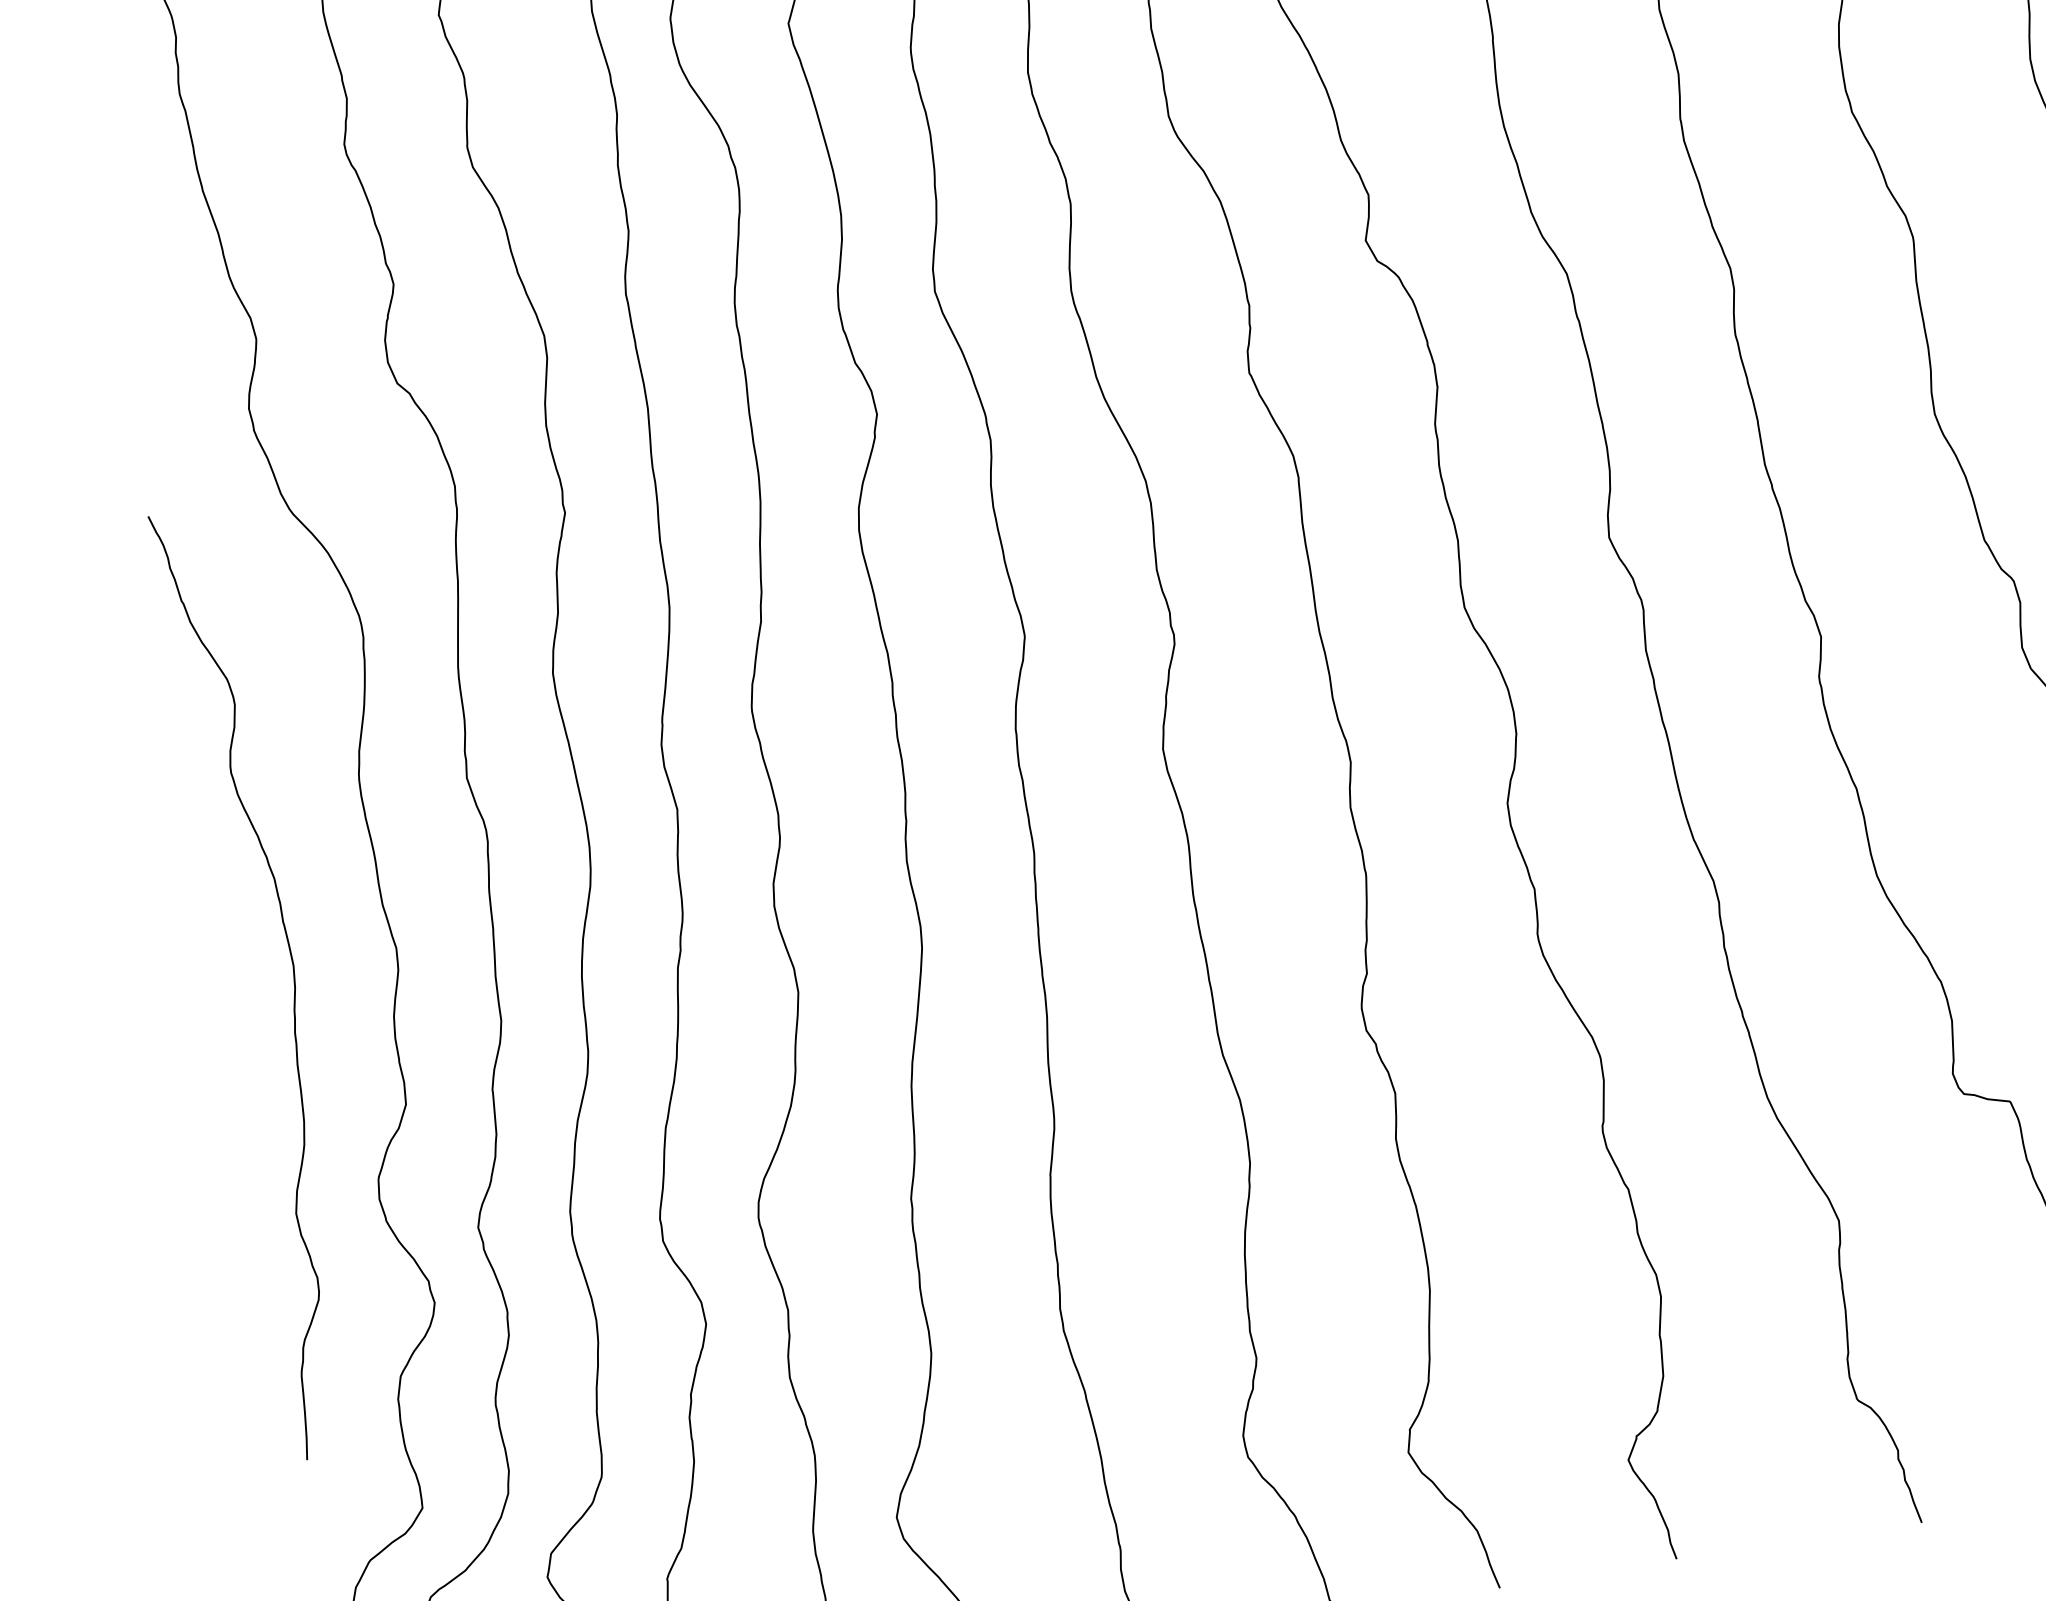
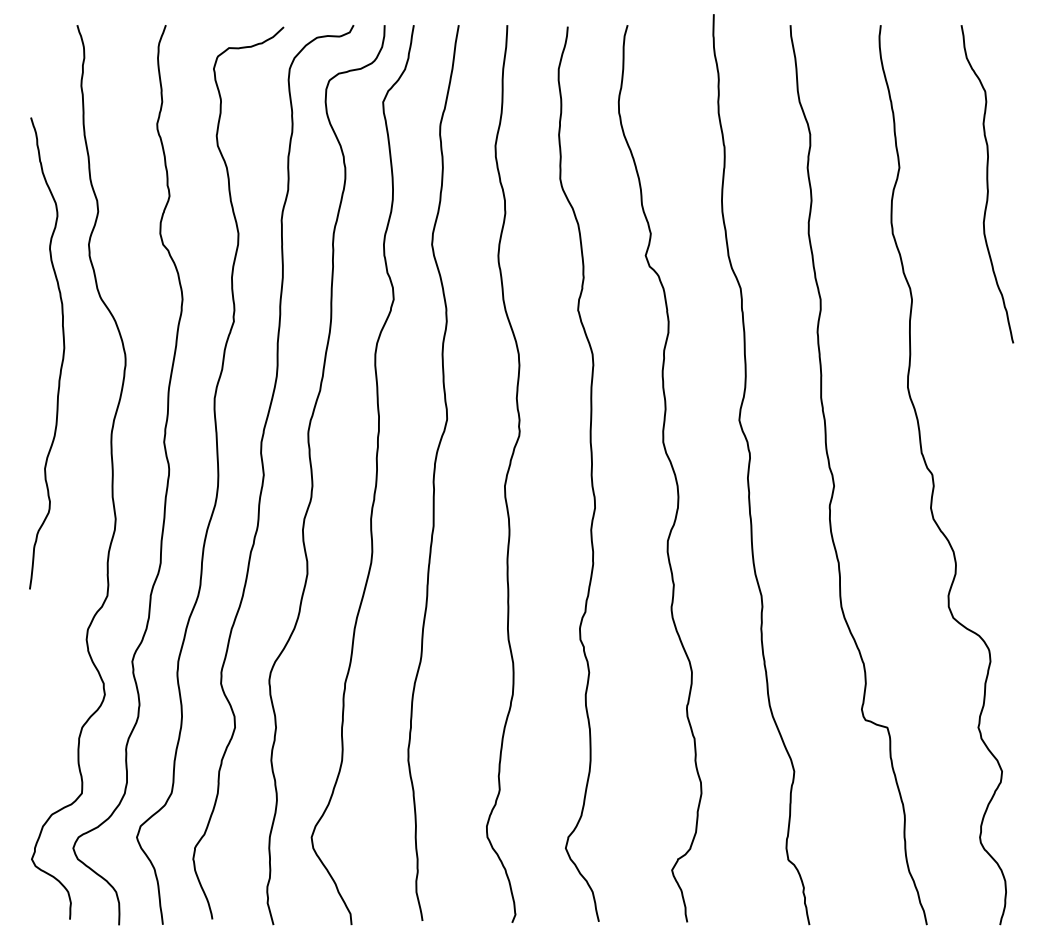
curve: (291, 977) -> (62, 353), moved

